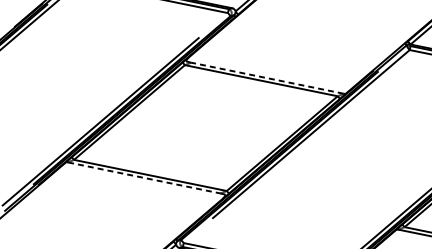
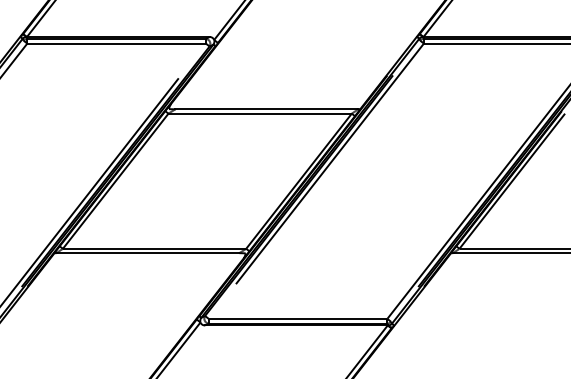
line: (267, 78) -> (266, 109), dashed -> solid
line: (144, 178) -> (148, 253), dashed -> solid

